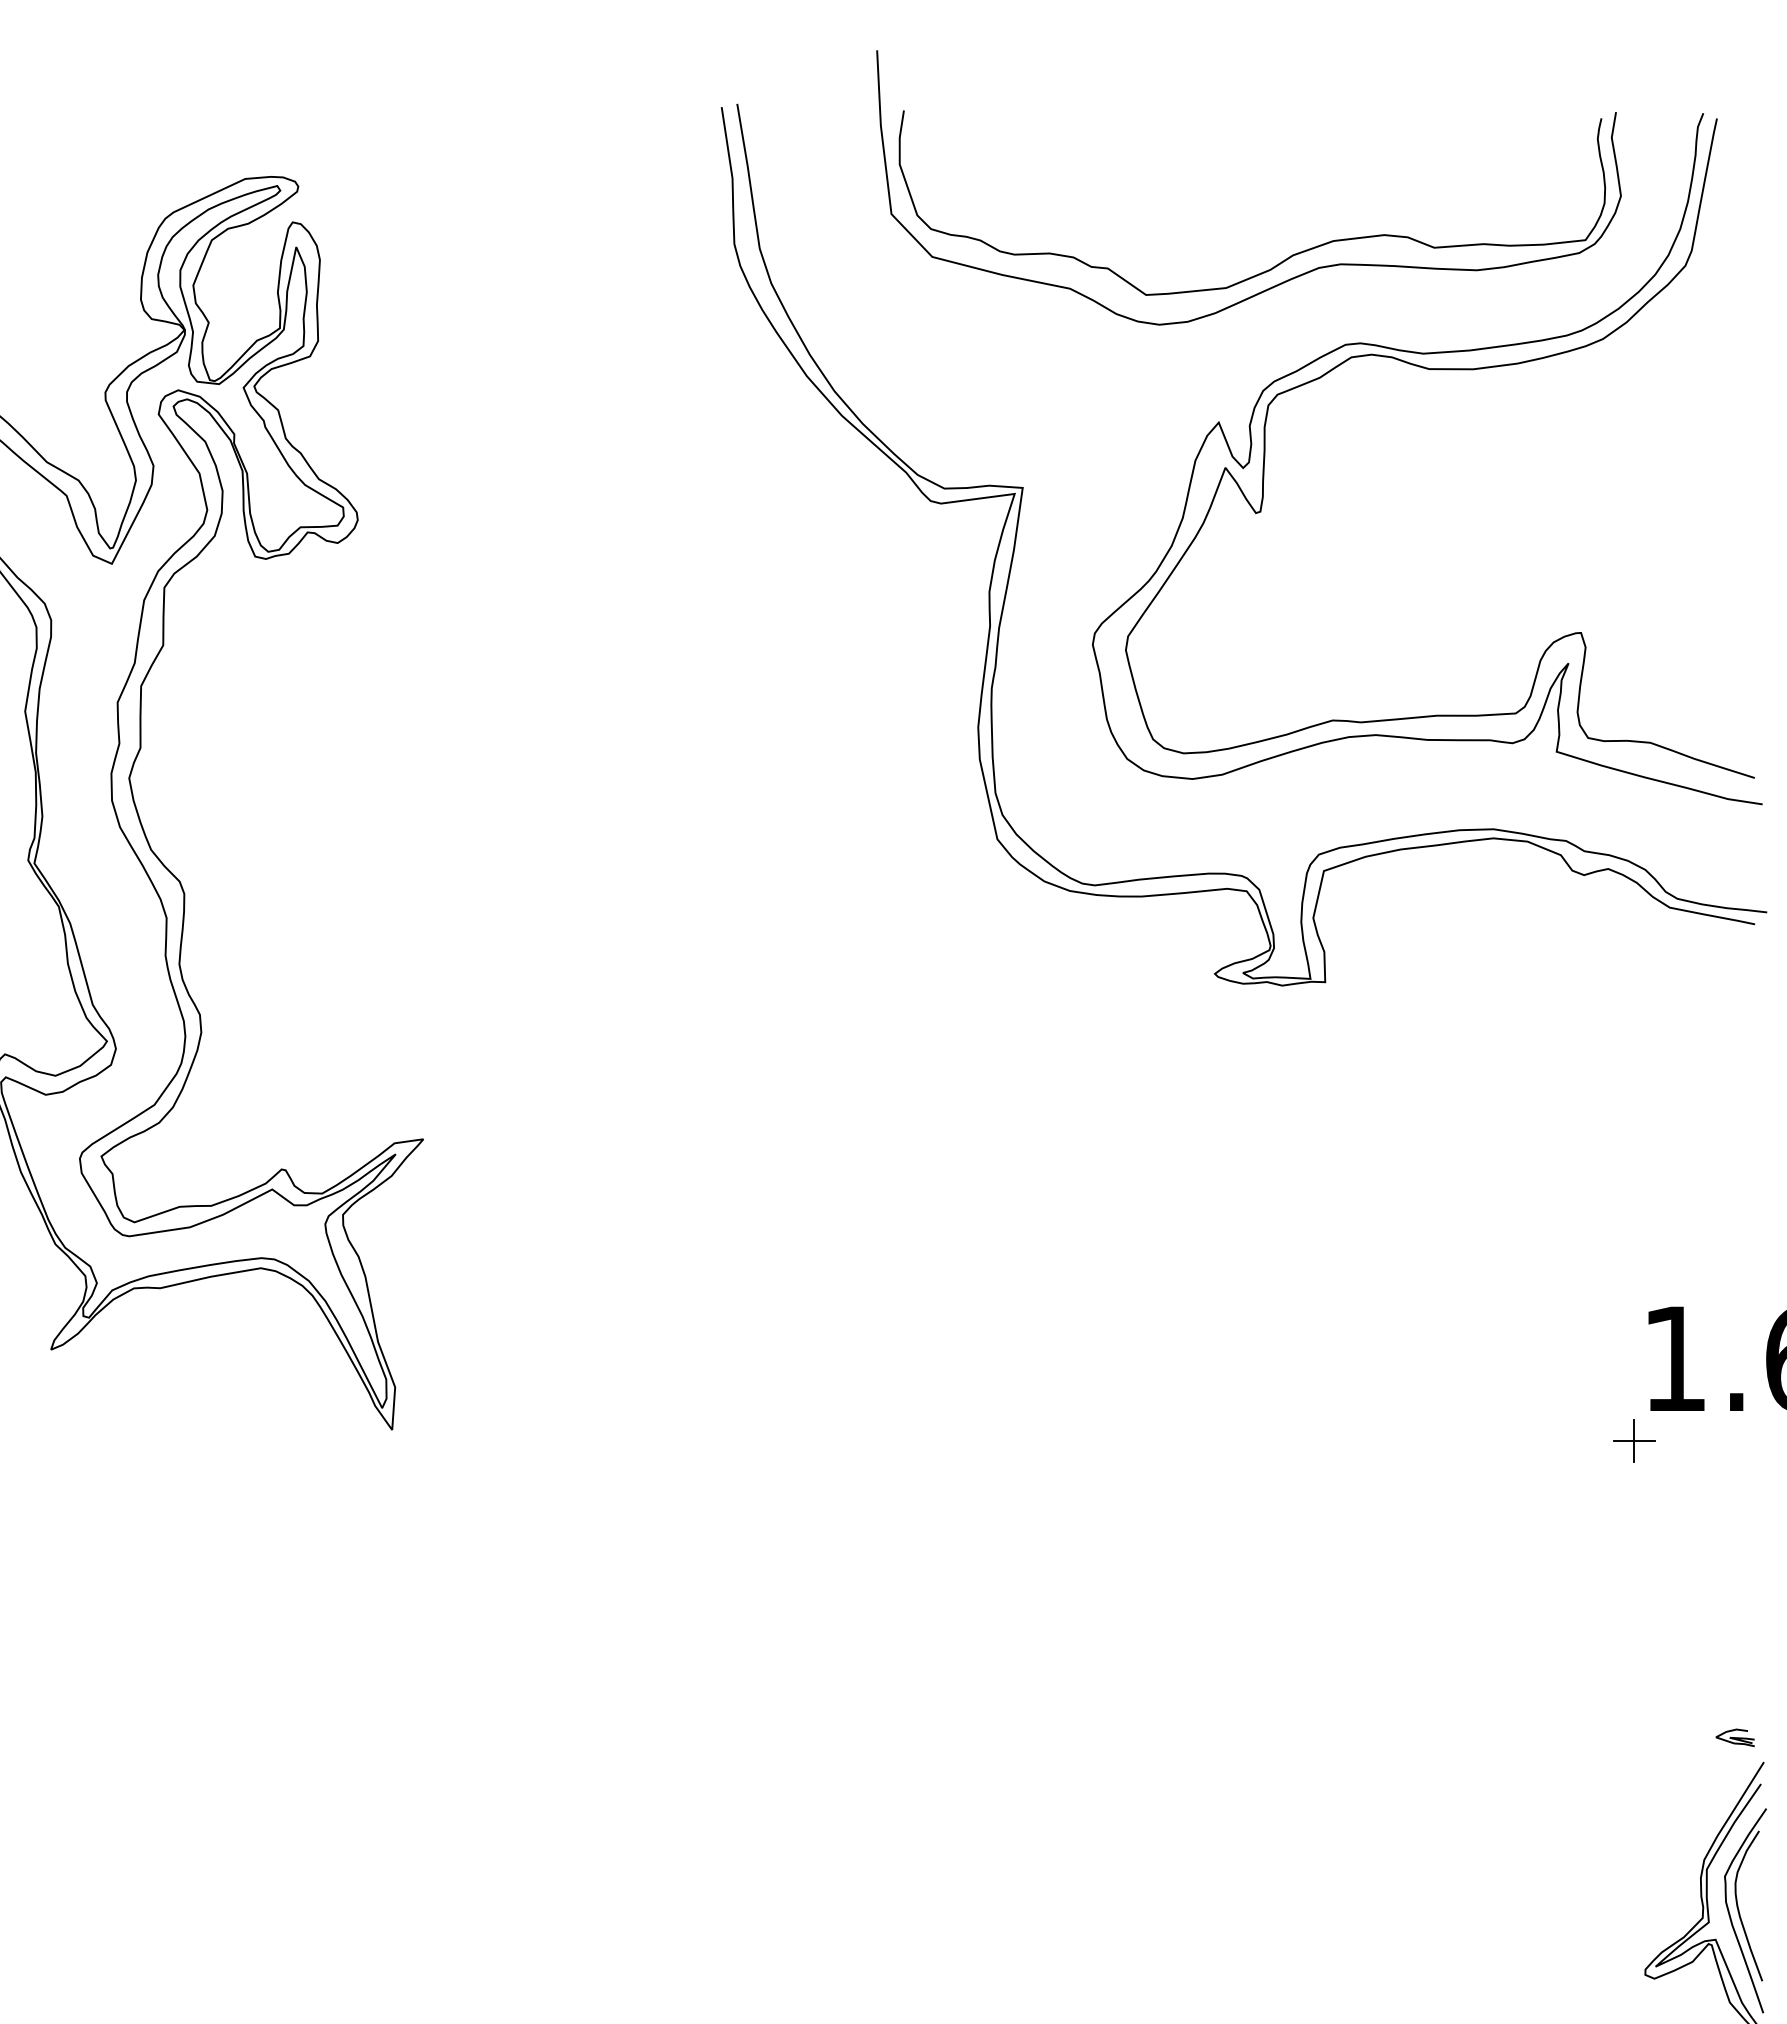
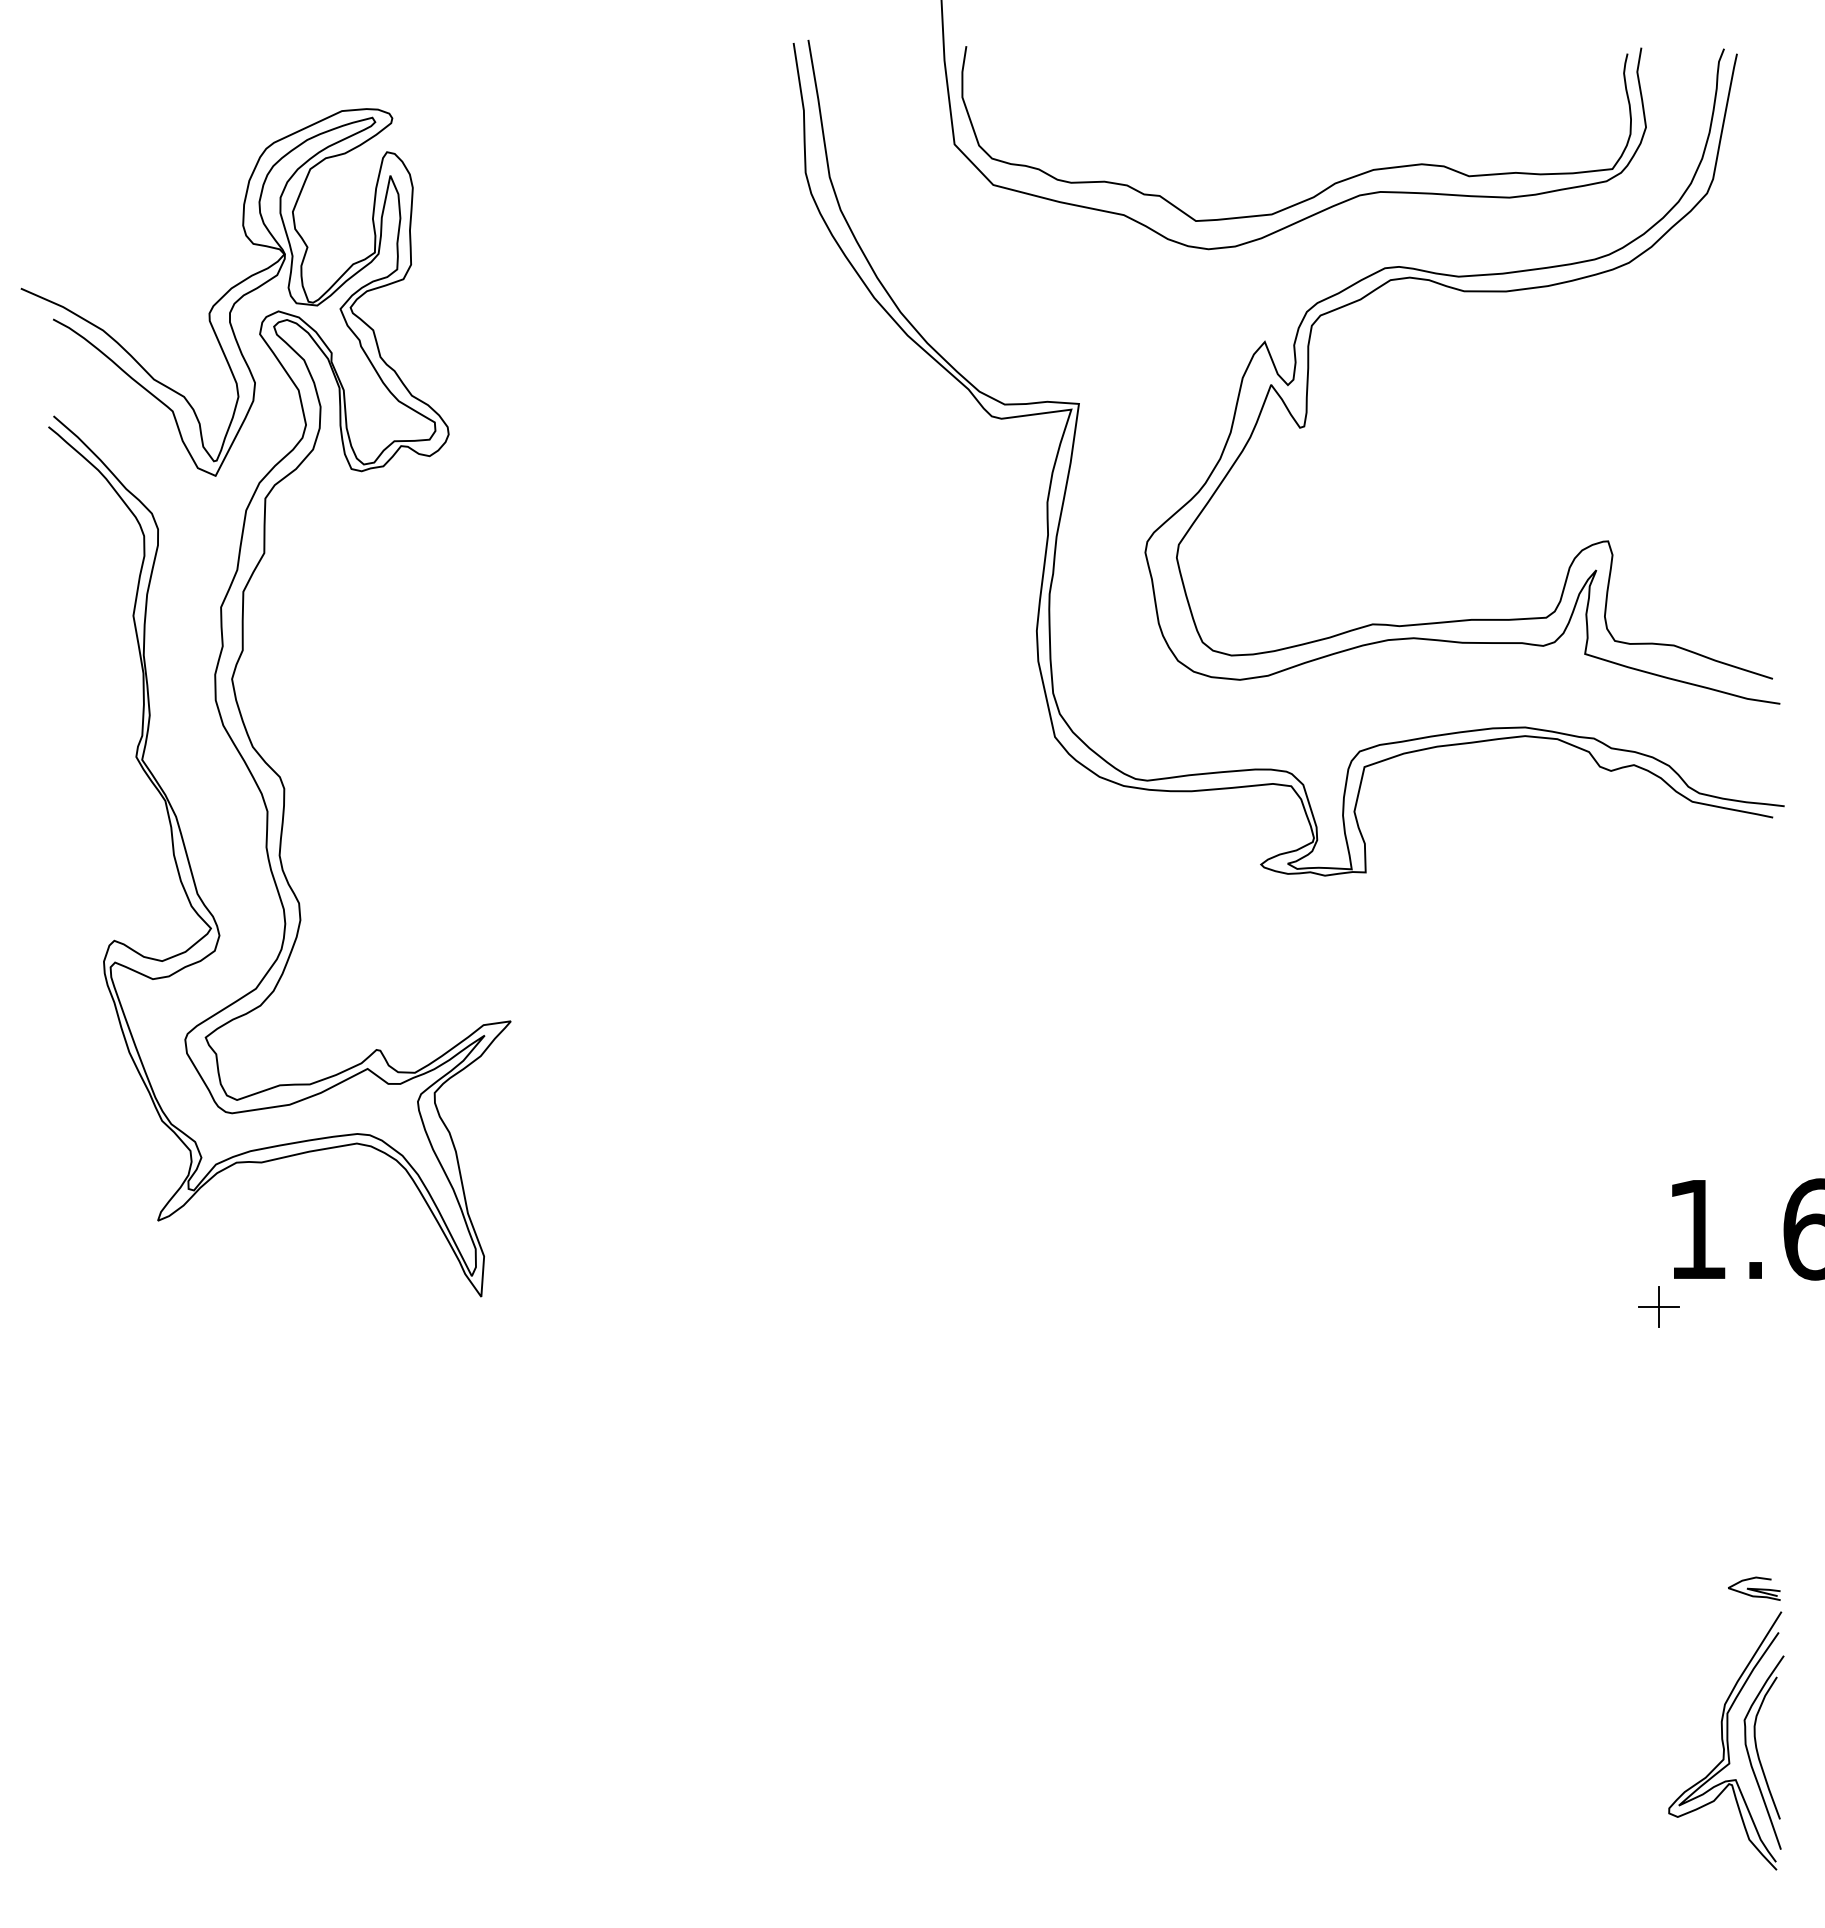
part: (1735, 1737) -> (1754, 1588), size x1.43

